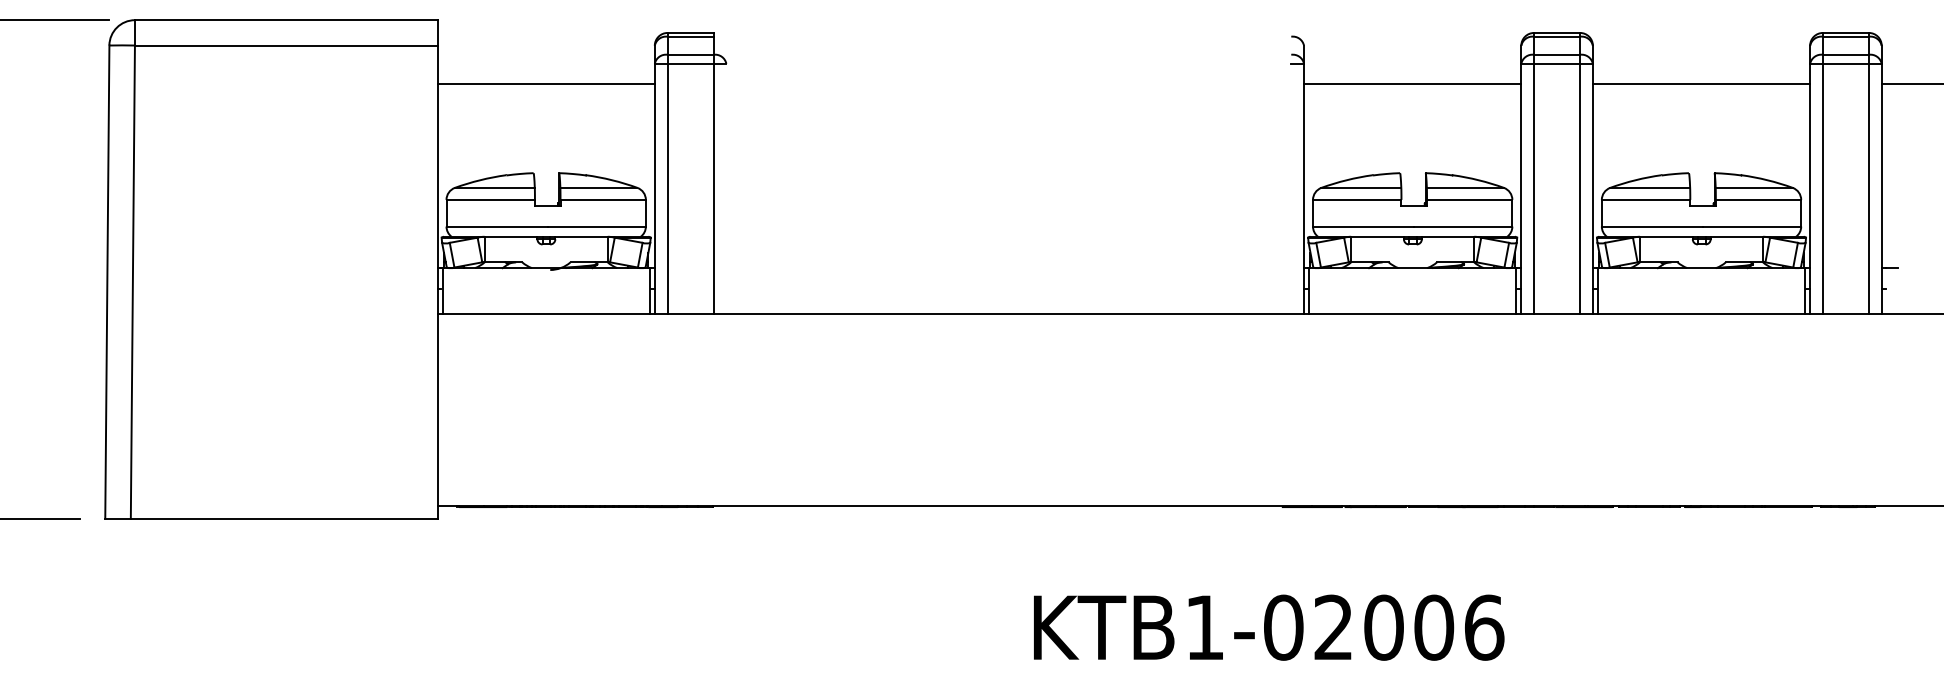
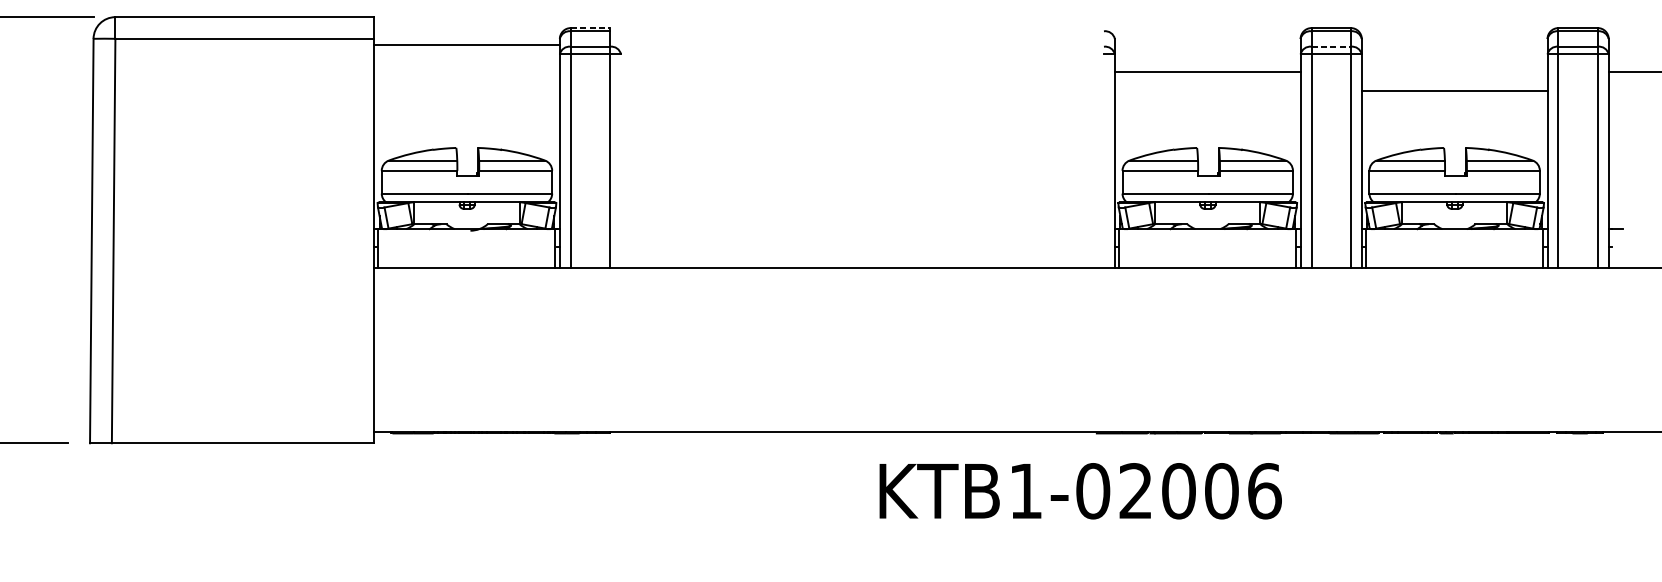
line: (691, 32) -> (591, 27), solid -> dashed
line: (1557, 54) -> (1331, 46), solid -> dashed
line: (545, 84) -> (466, 45), moved
line: (1701, 84) -> (1454, 90), moved
text: (1269, 627) -> (1081, 491), moved

